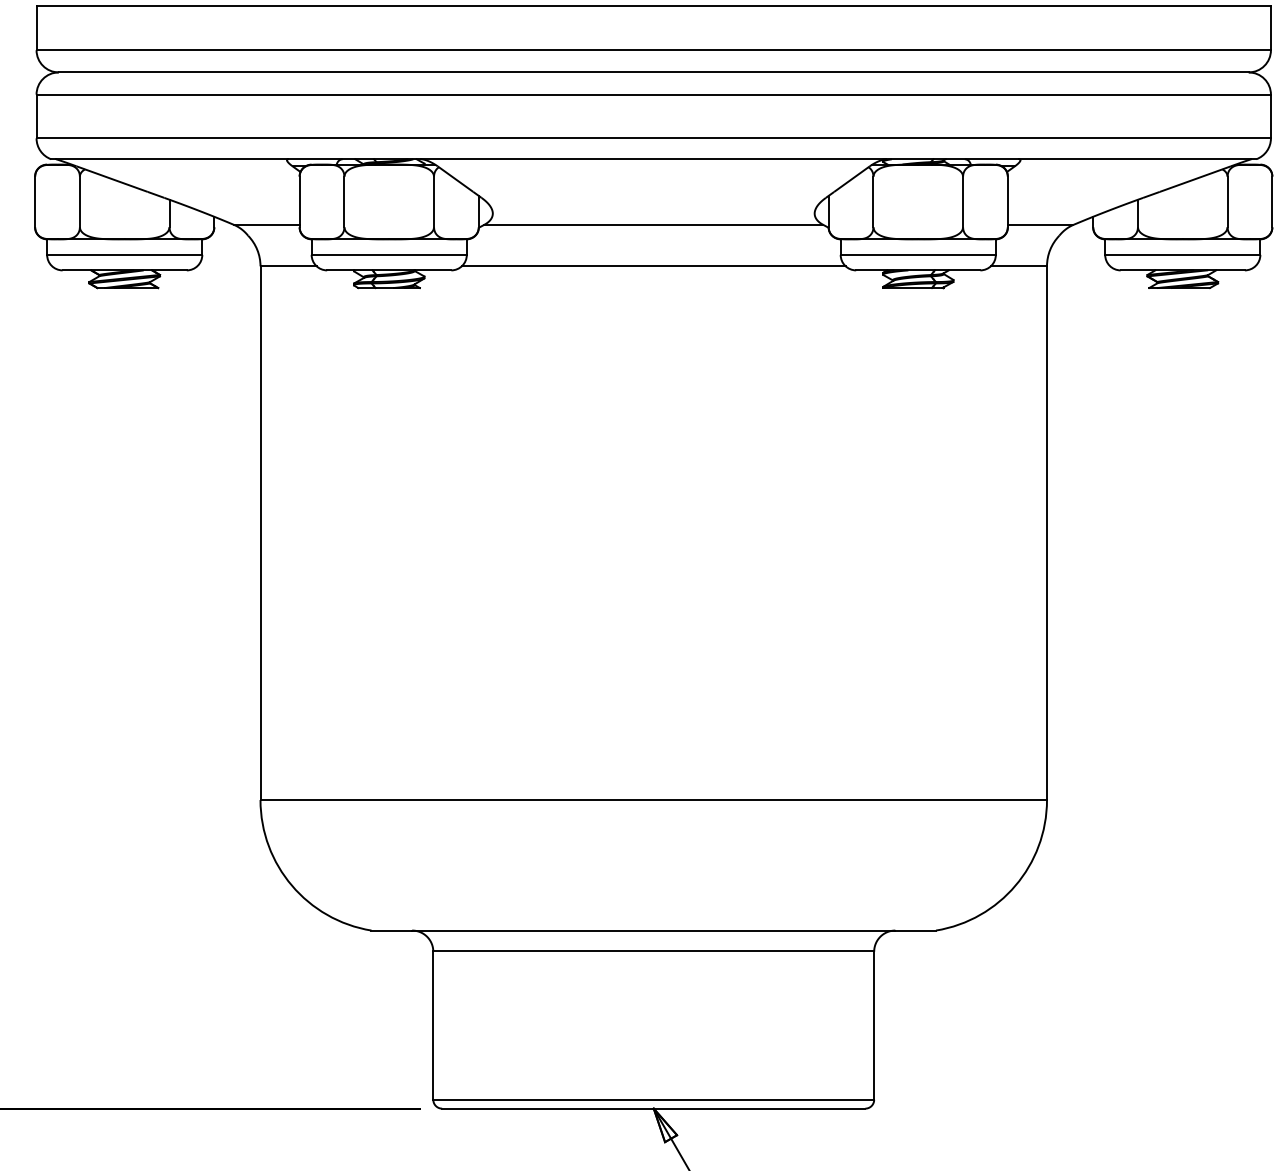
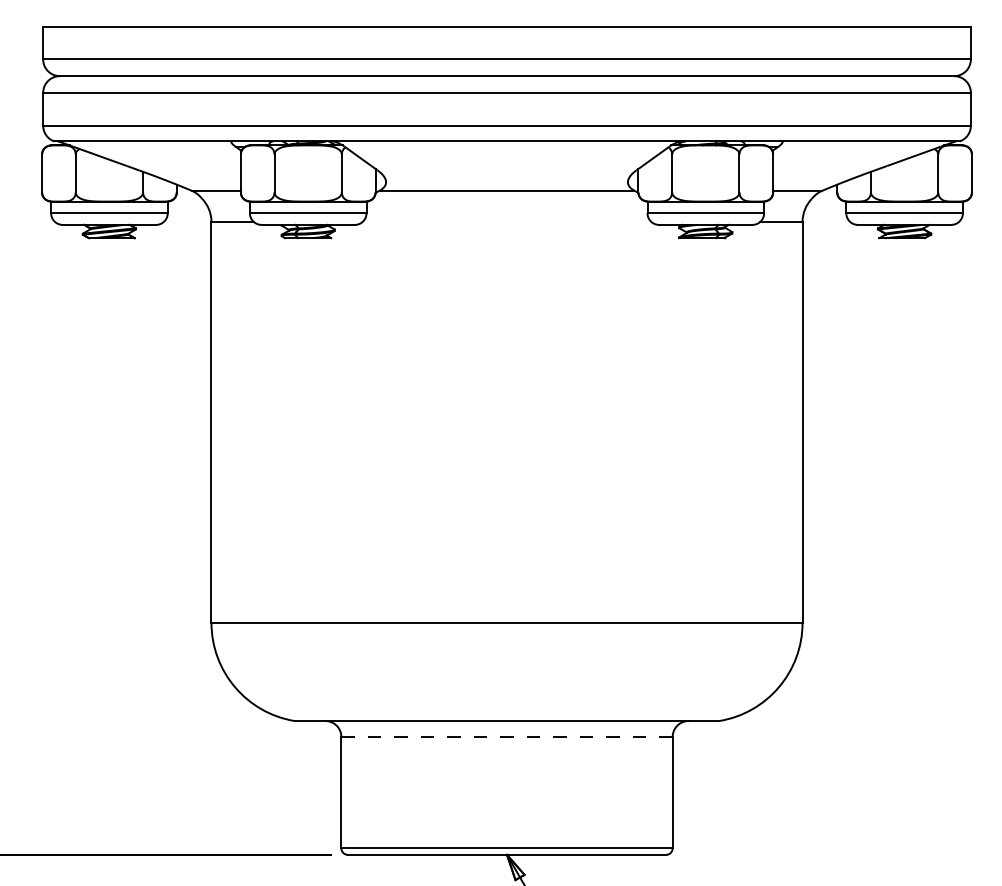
line: (653, 265) -> (506, 221), removed
line: (654, 951) -> (507, 736), solid -> dashed

